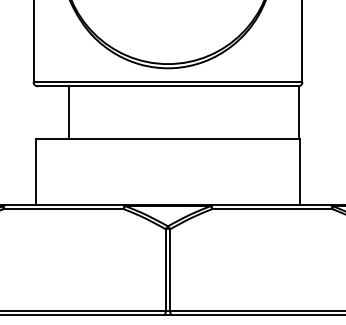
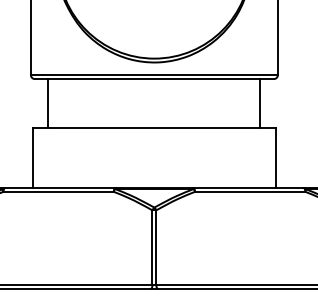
line: (68, 112) -> (48, 103), moved
line: (299, 112) -> (260, 103), moved

